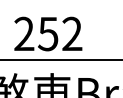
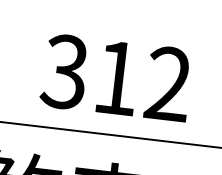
text: (36, 34) -> (91, 76), 252 -> 312

